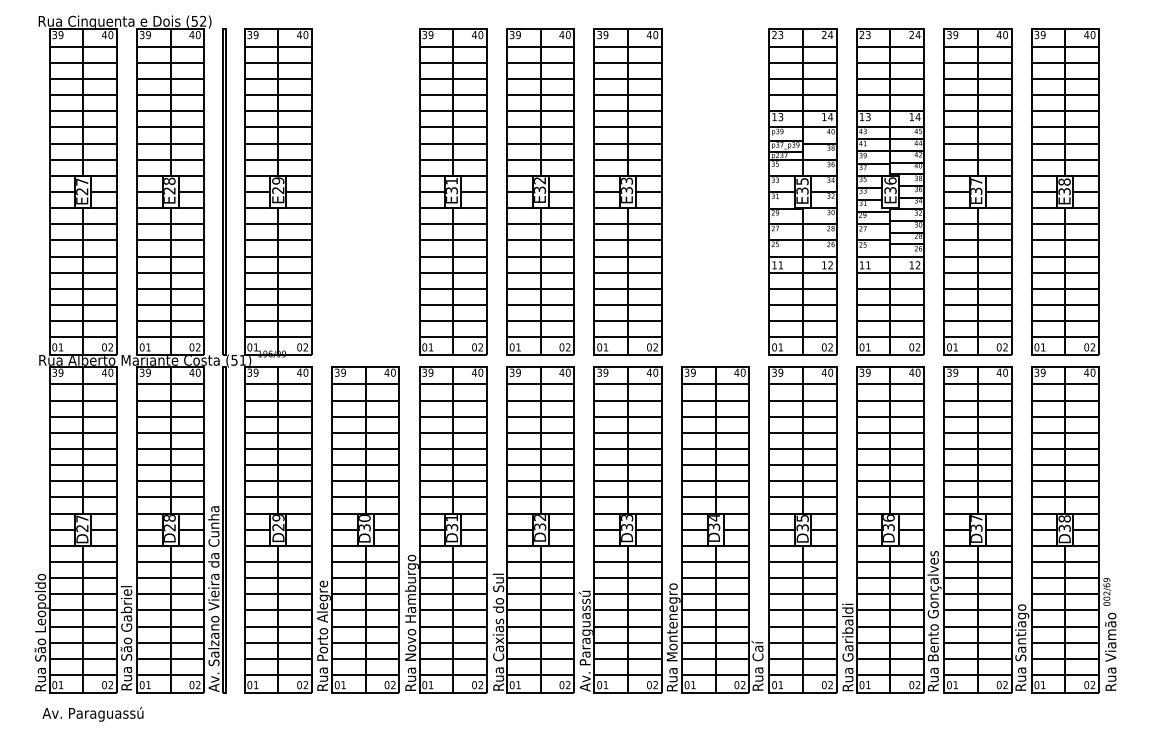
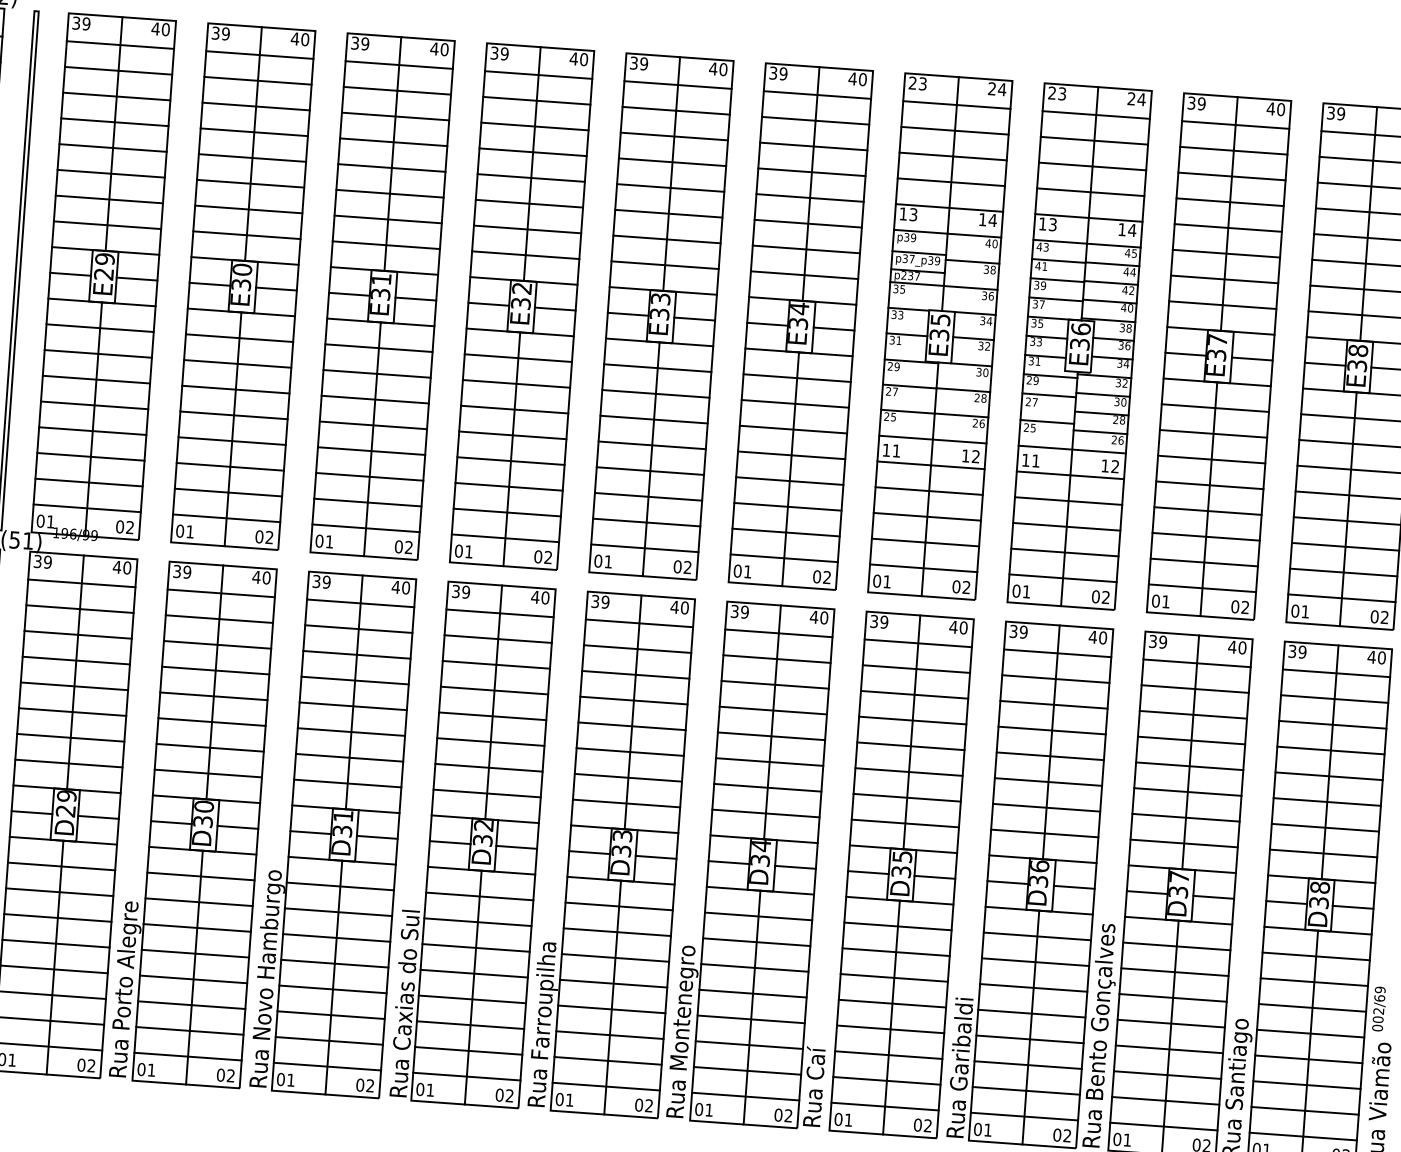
part: (365, 191) -> (242, 285), added
part: (715, 191) -> (800, 325), added
text: (585, 639) -> (542, 1025), Av. Paraguassú -> Rua Farroupilha

